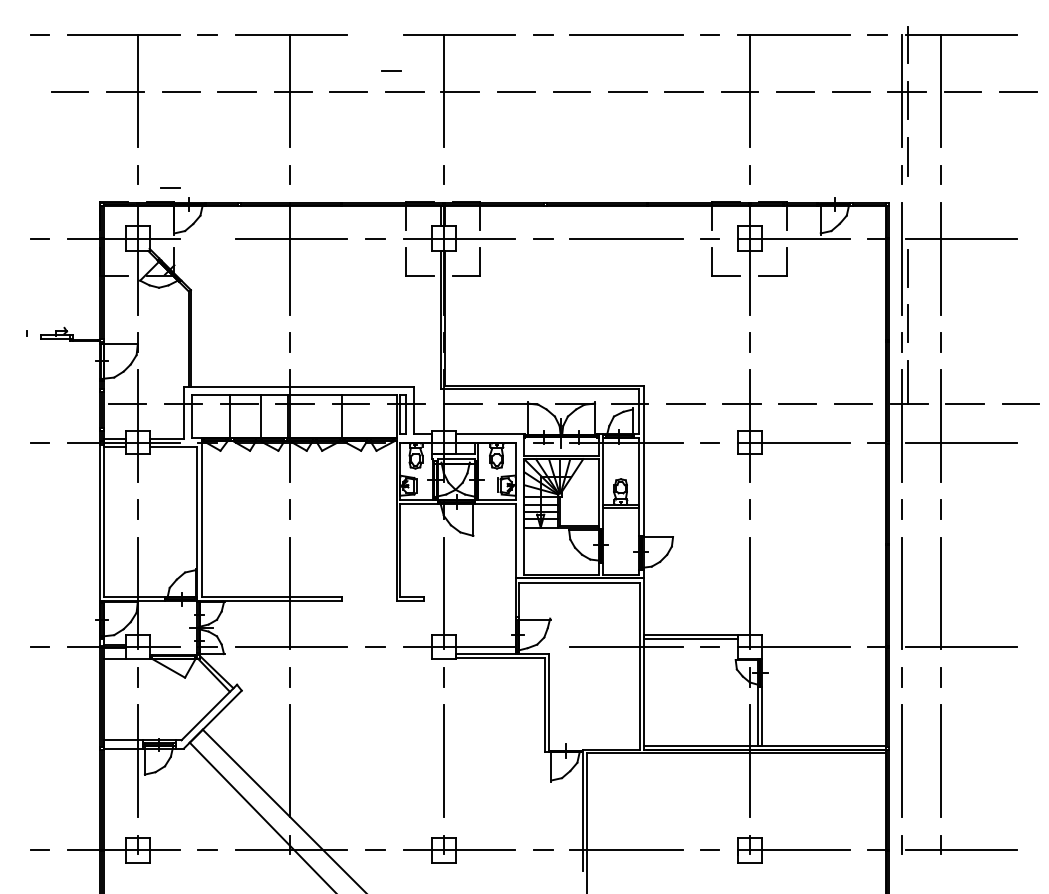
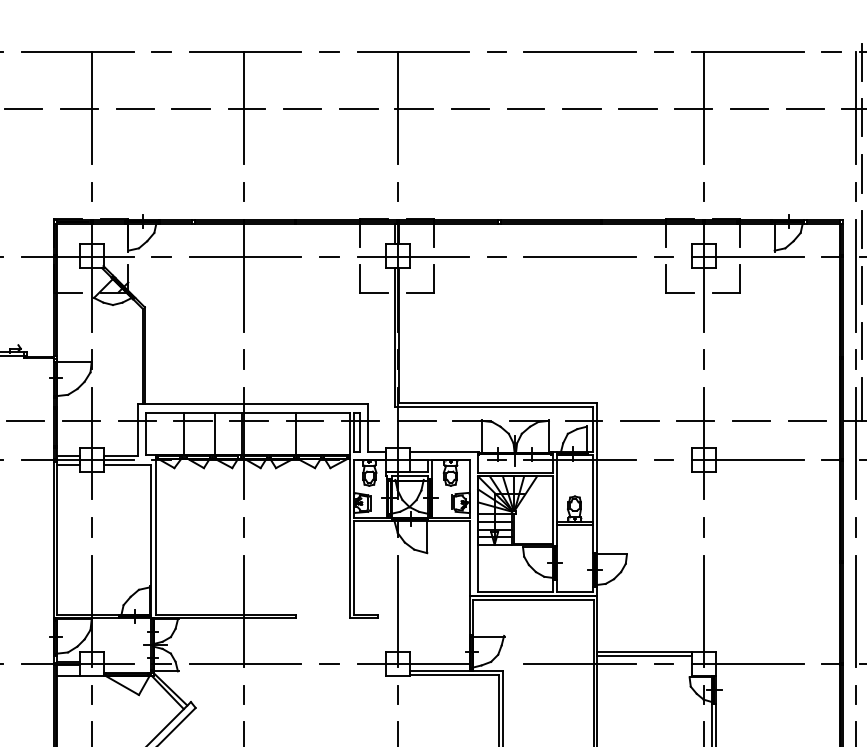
line: (391, 70) -> (329, 51), moved
line: (170, 187) -> (161, 255), moved
line: (908, 212) -> (862, 229), added
line: (71, 403) -> (25, 420), added

